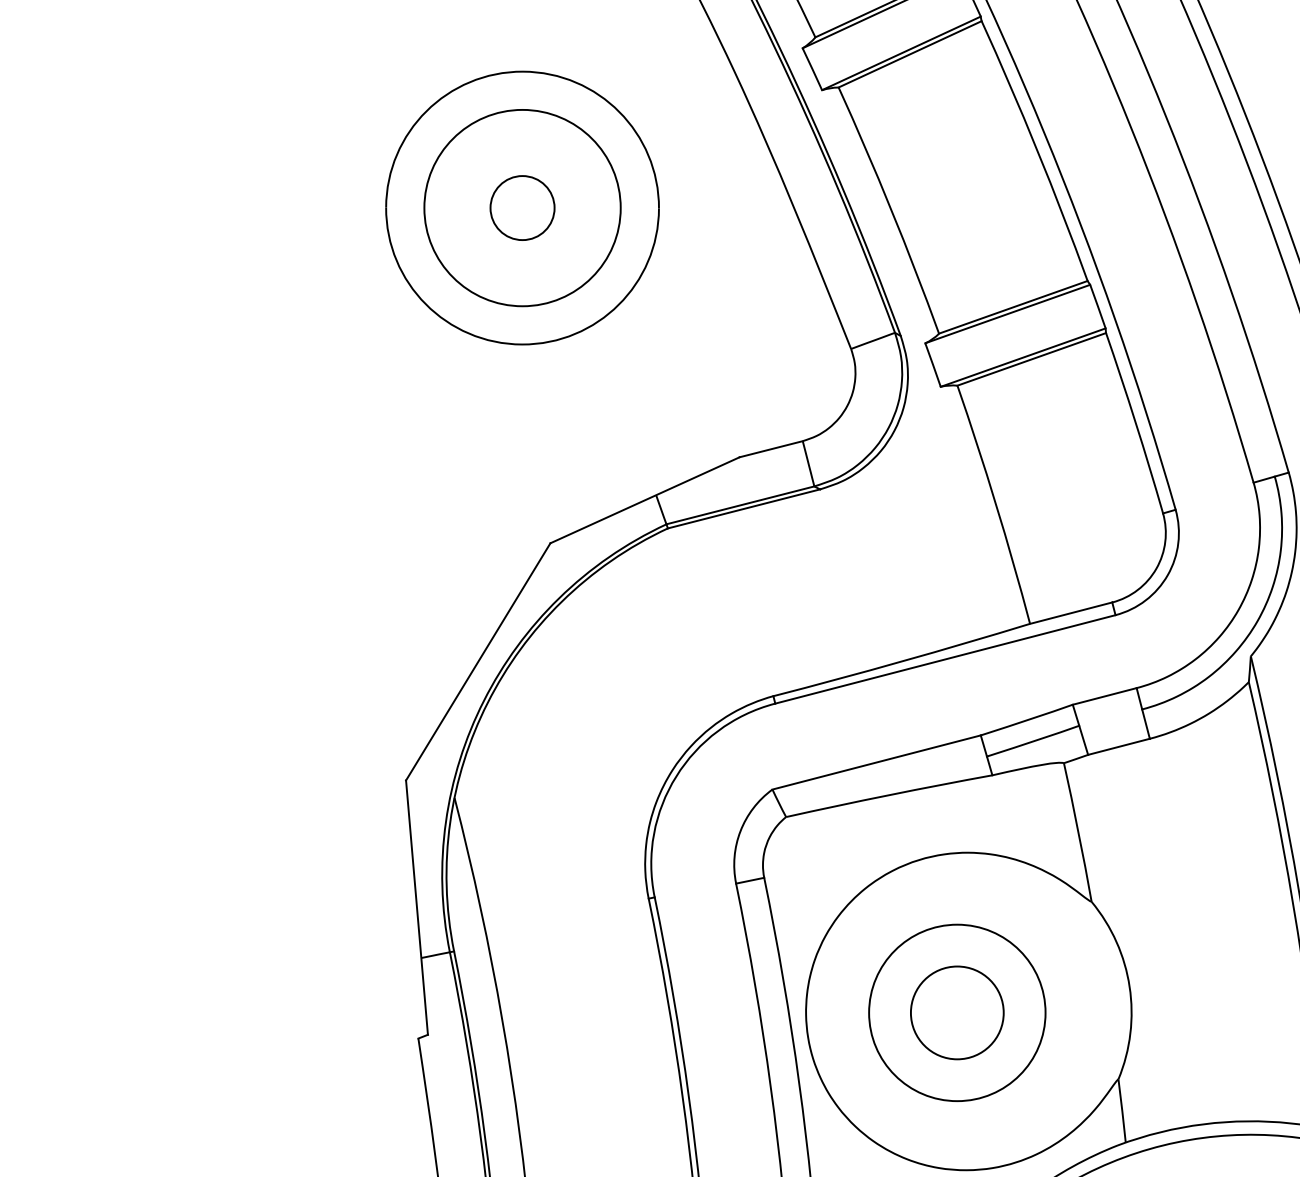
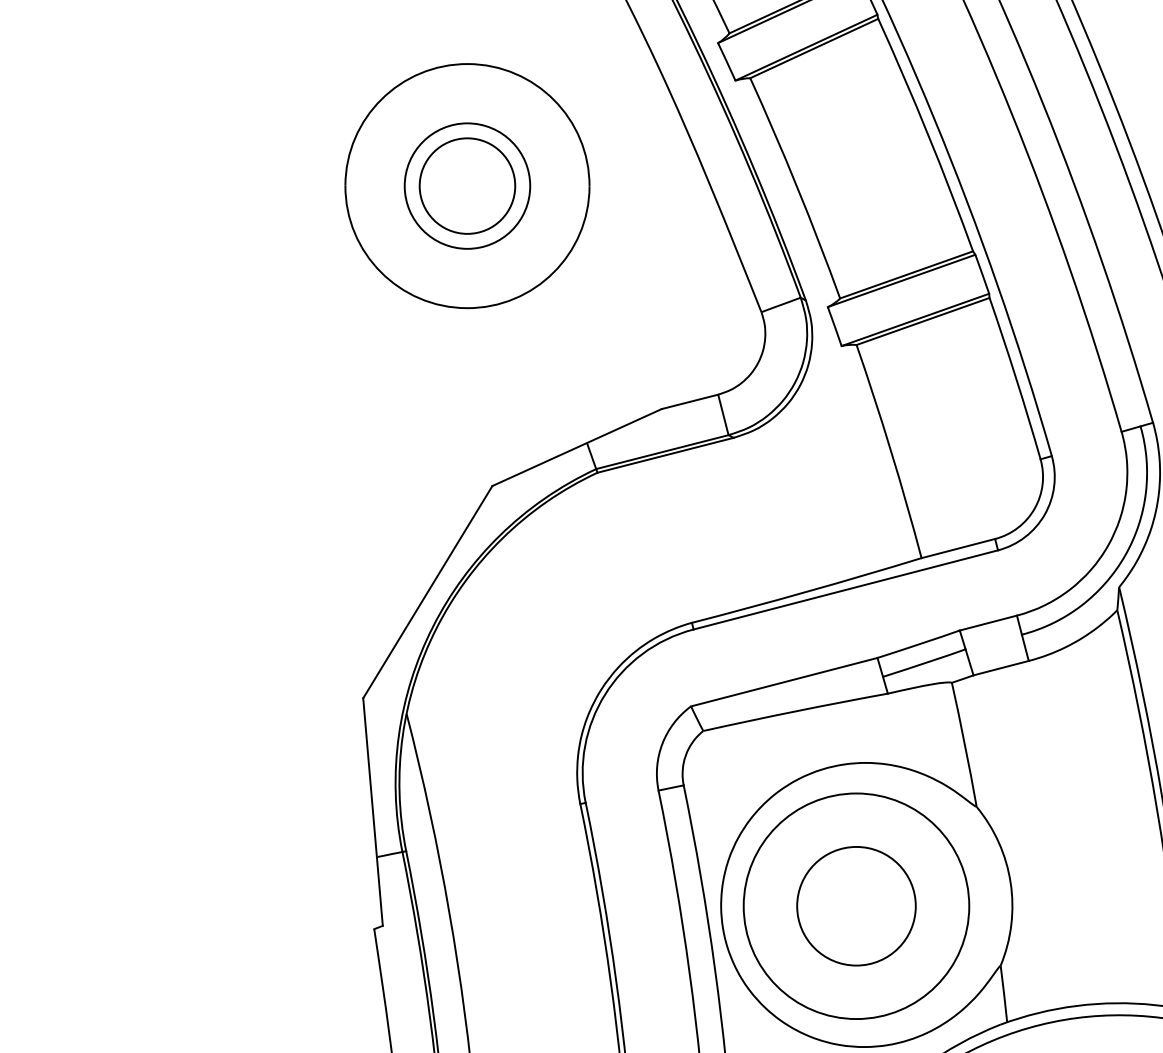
circle: (522, 207) -> (467, 185), size x0.71
circle: (522, 207) -> (467, 185), size x1.67
circle: (957, 1012) -> (856, 905), size x1.43
circle: (957, 1013) -> (856, 906), size x1.43

